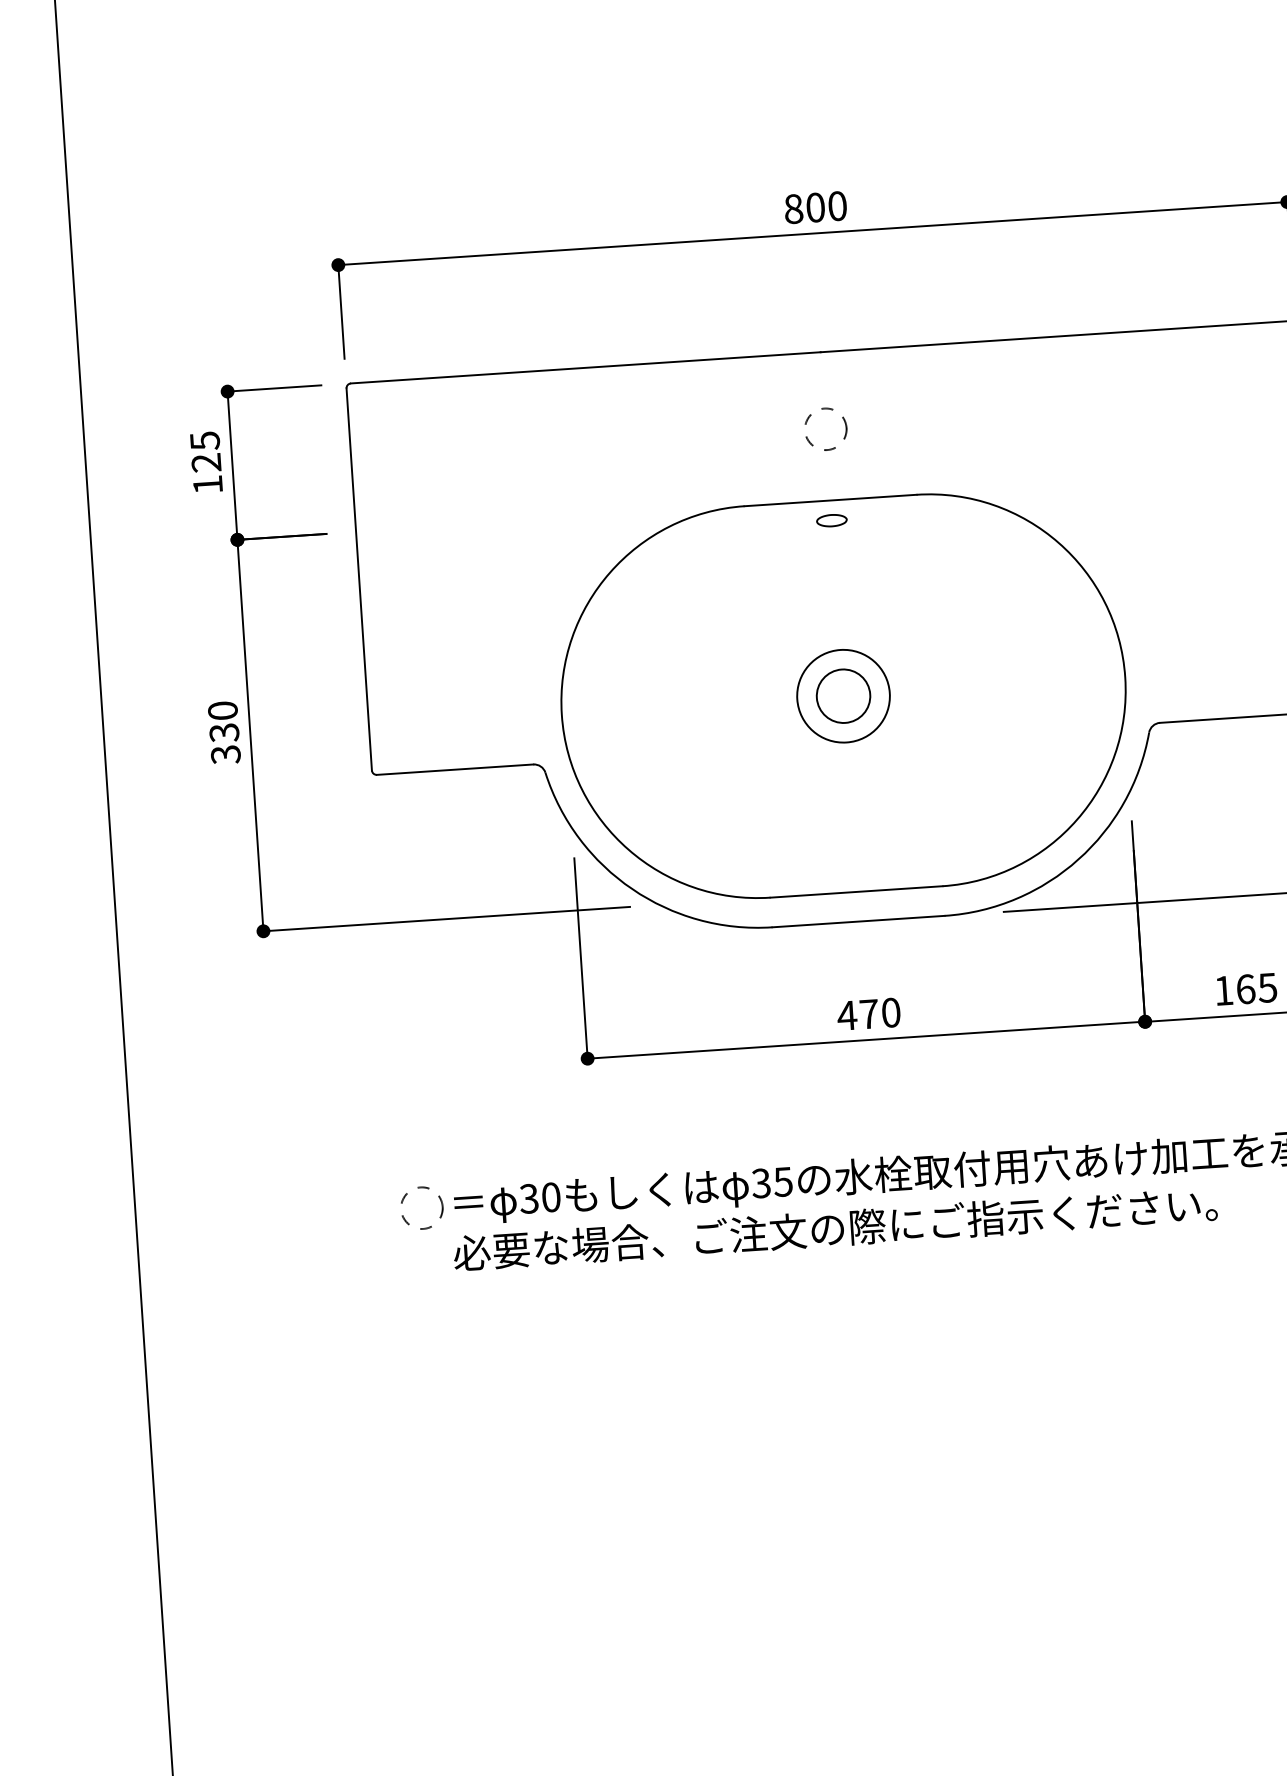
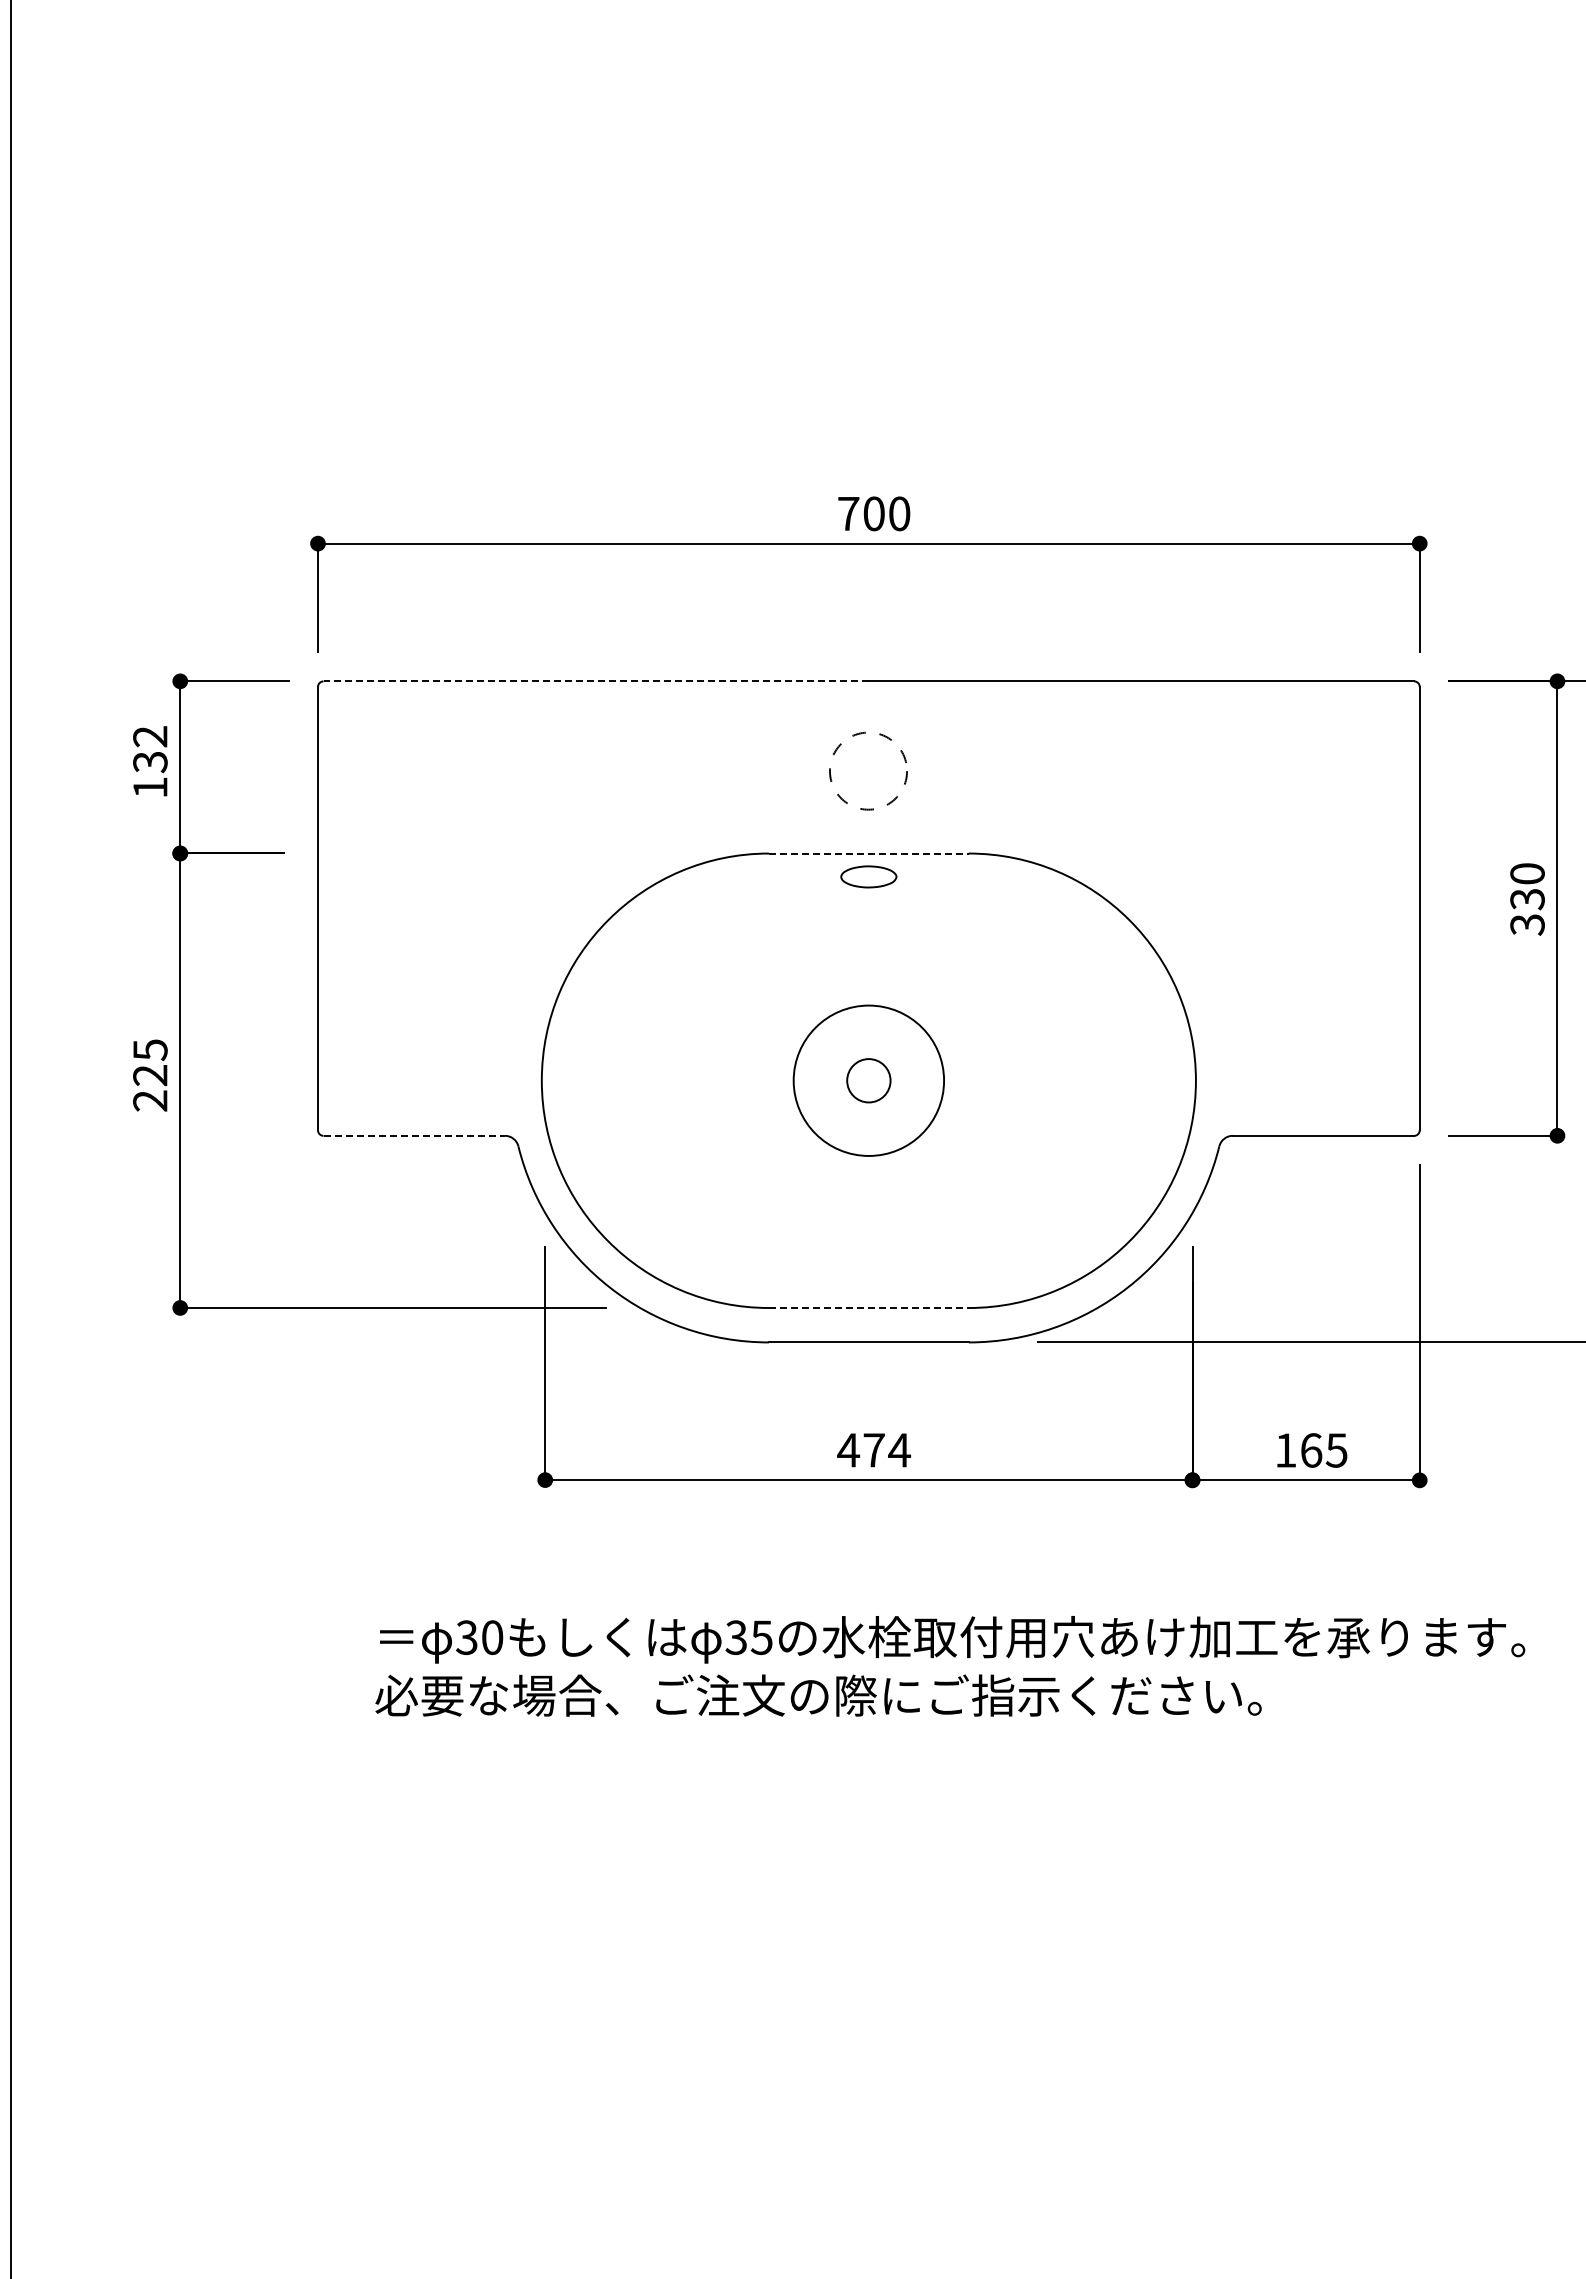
text: (793, 208) -> (848, 513), 800 -> 700
line: (586, 367) -> (596, 681), solid -> dashed
circle: (826, 428) -> (869, 770), size x1.6
text: (205, 451) -> (150, 749), 125 -> 132
line: (830, 500) -> (868, 853), solid -> dashed
part: (831, 520) -> (868, 876), size x1.6
circle: (843, 696) -> (868, 1080), size x0.7
circle: (843, 696) -> (868, 1080), size x1.4
text: (224, 732) -> (150, 1075), 330 -> 225
line: (455, 769) -> (414, 1135), solid -> dashed
line: (856, 892) -> (868, 1308), solid -> dashed
text: (891, 1012) -> (899, 1450), 470 -> 474
circle: (422, 1208) -> (342, 1640), removed

